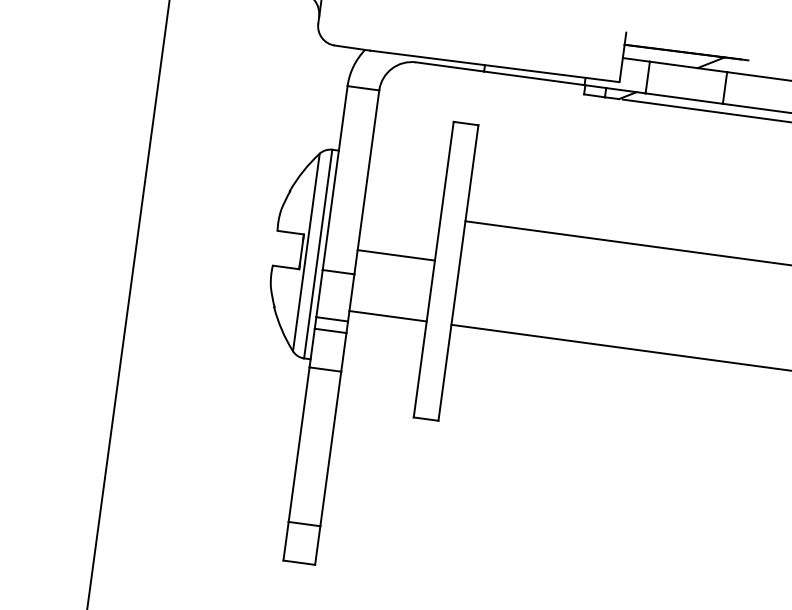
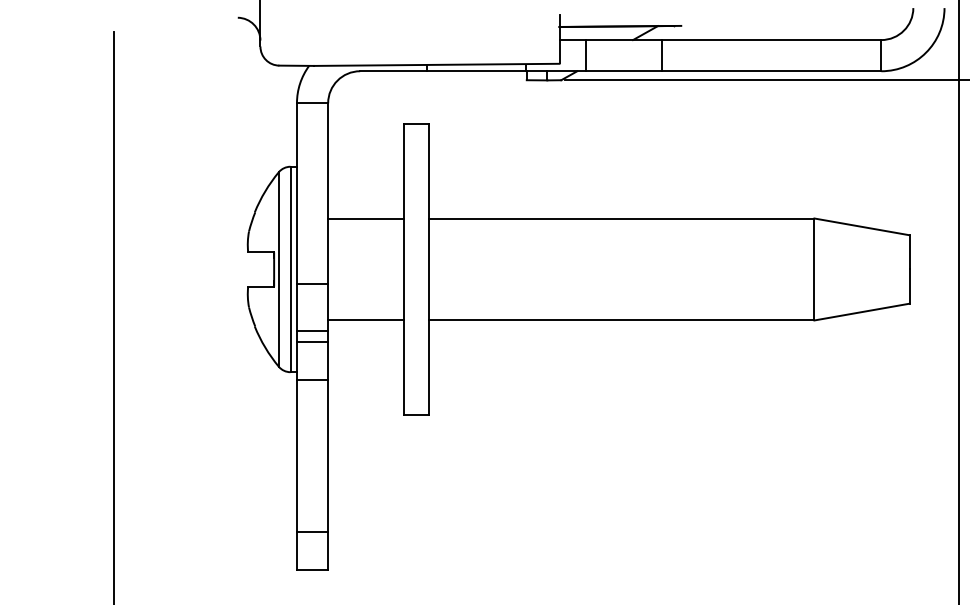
line: (396, 255) -> (366, 218), moved

